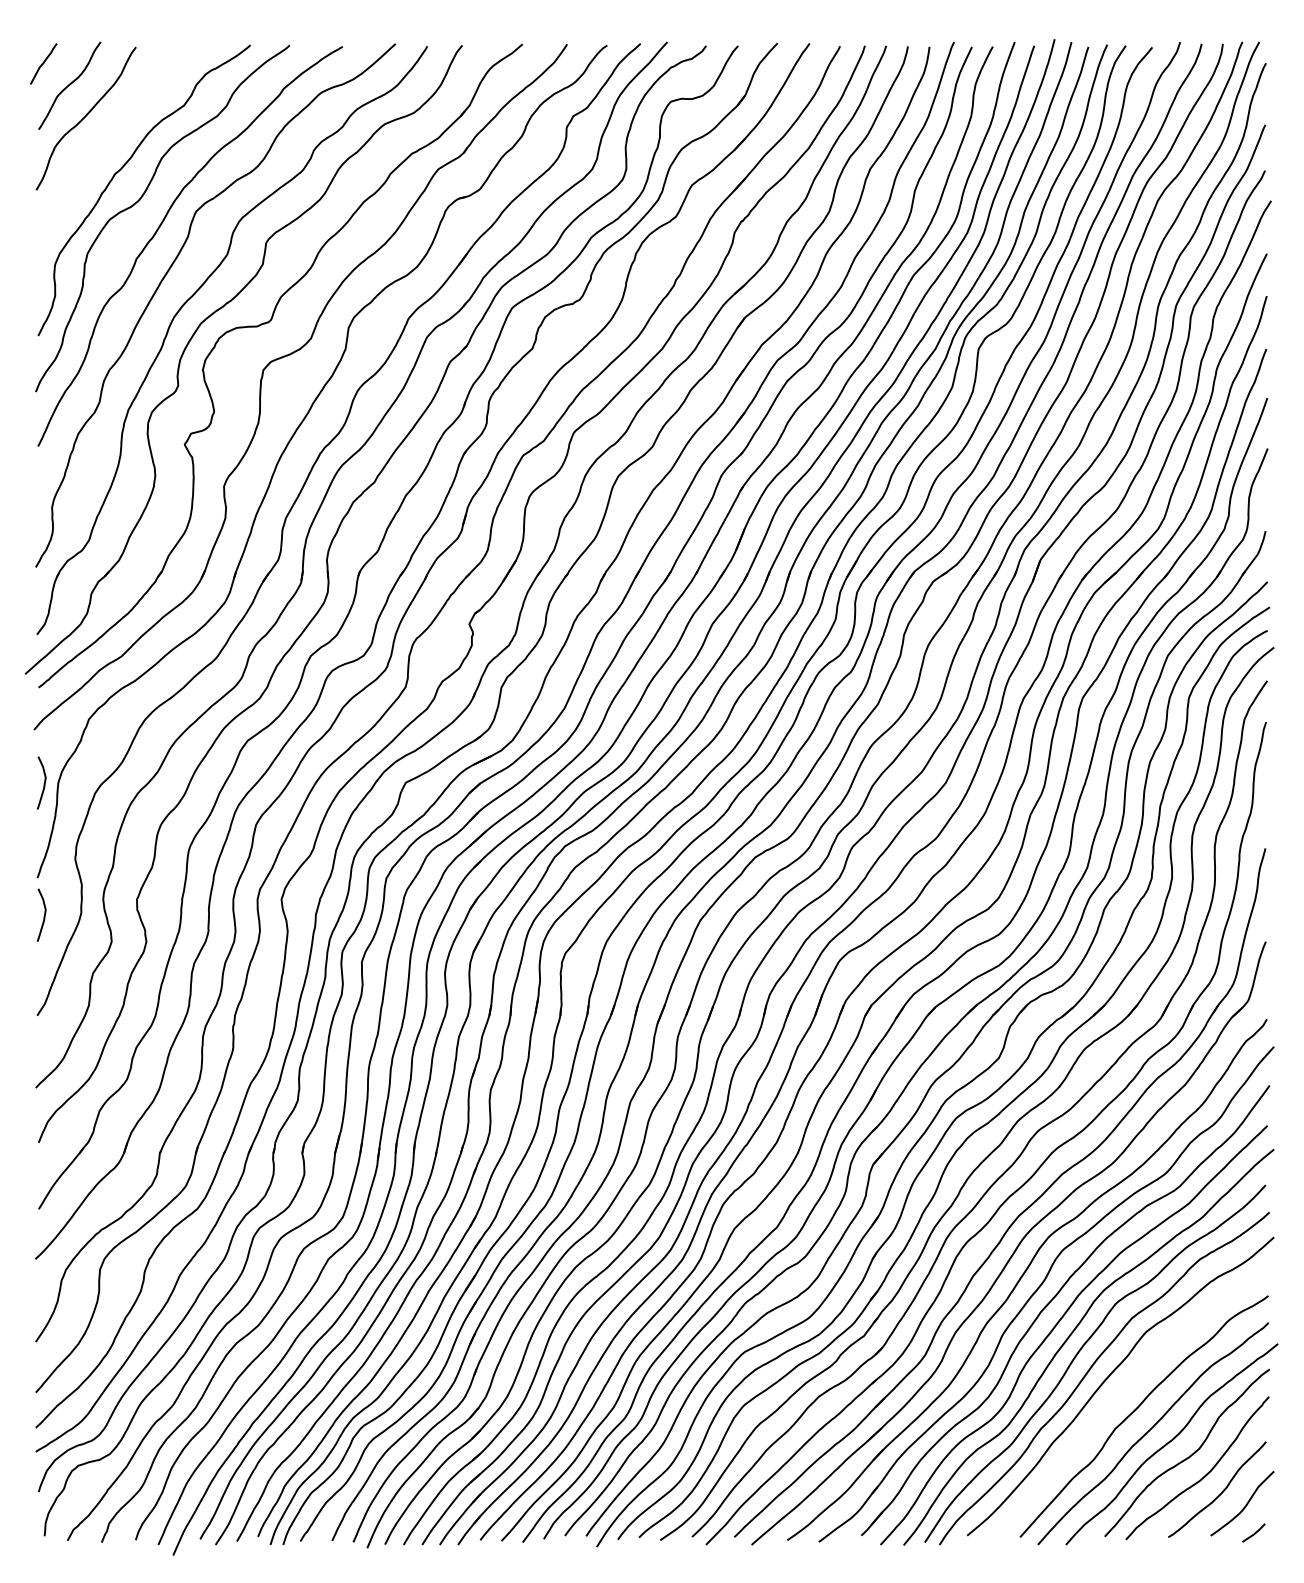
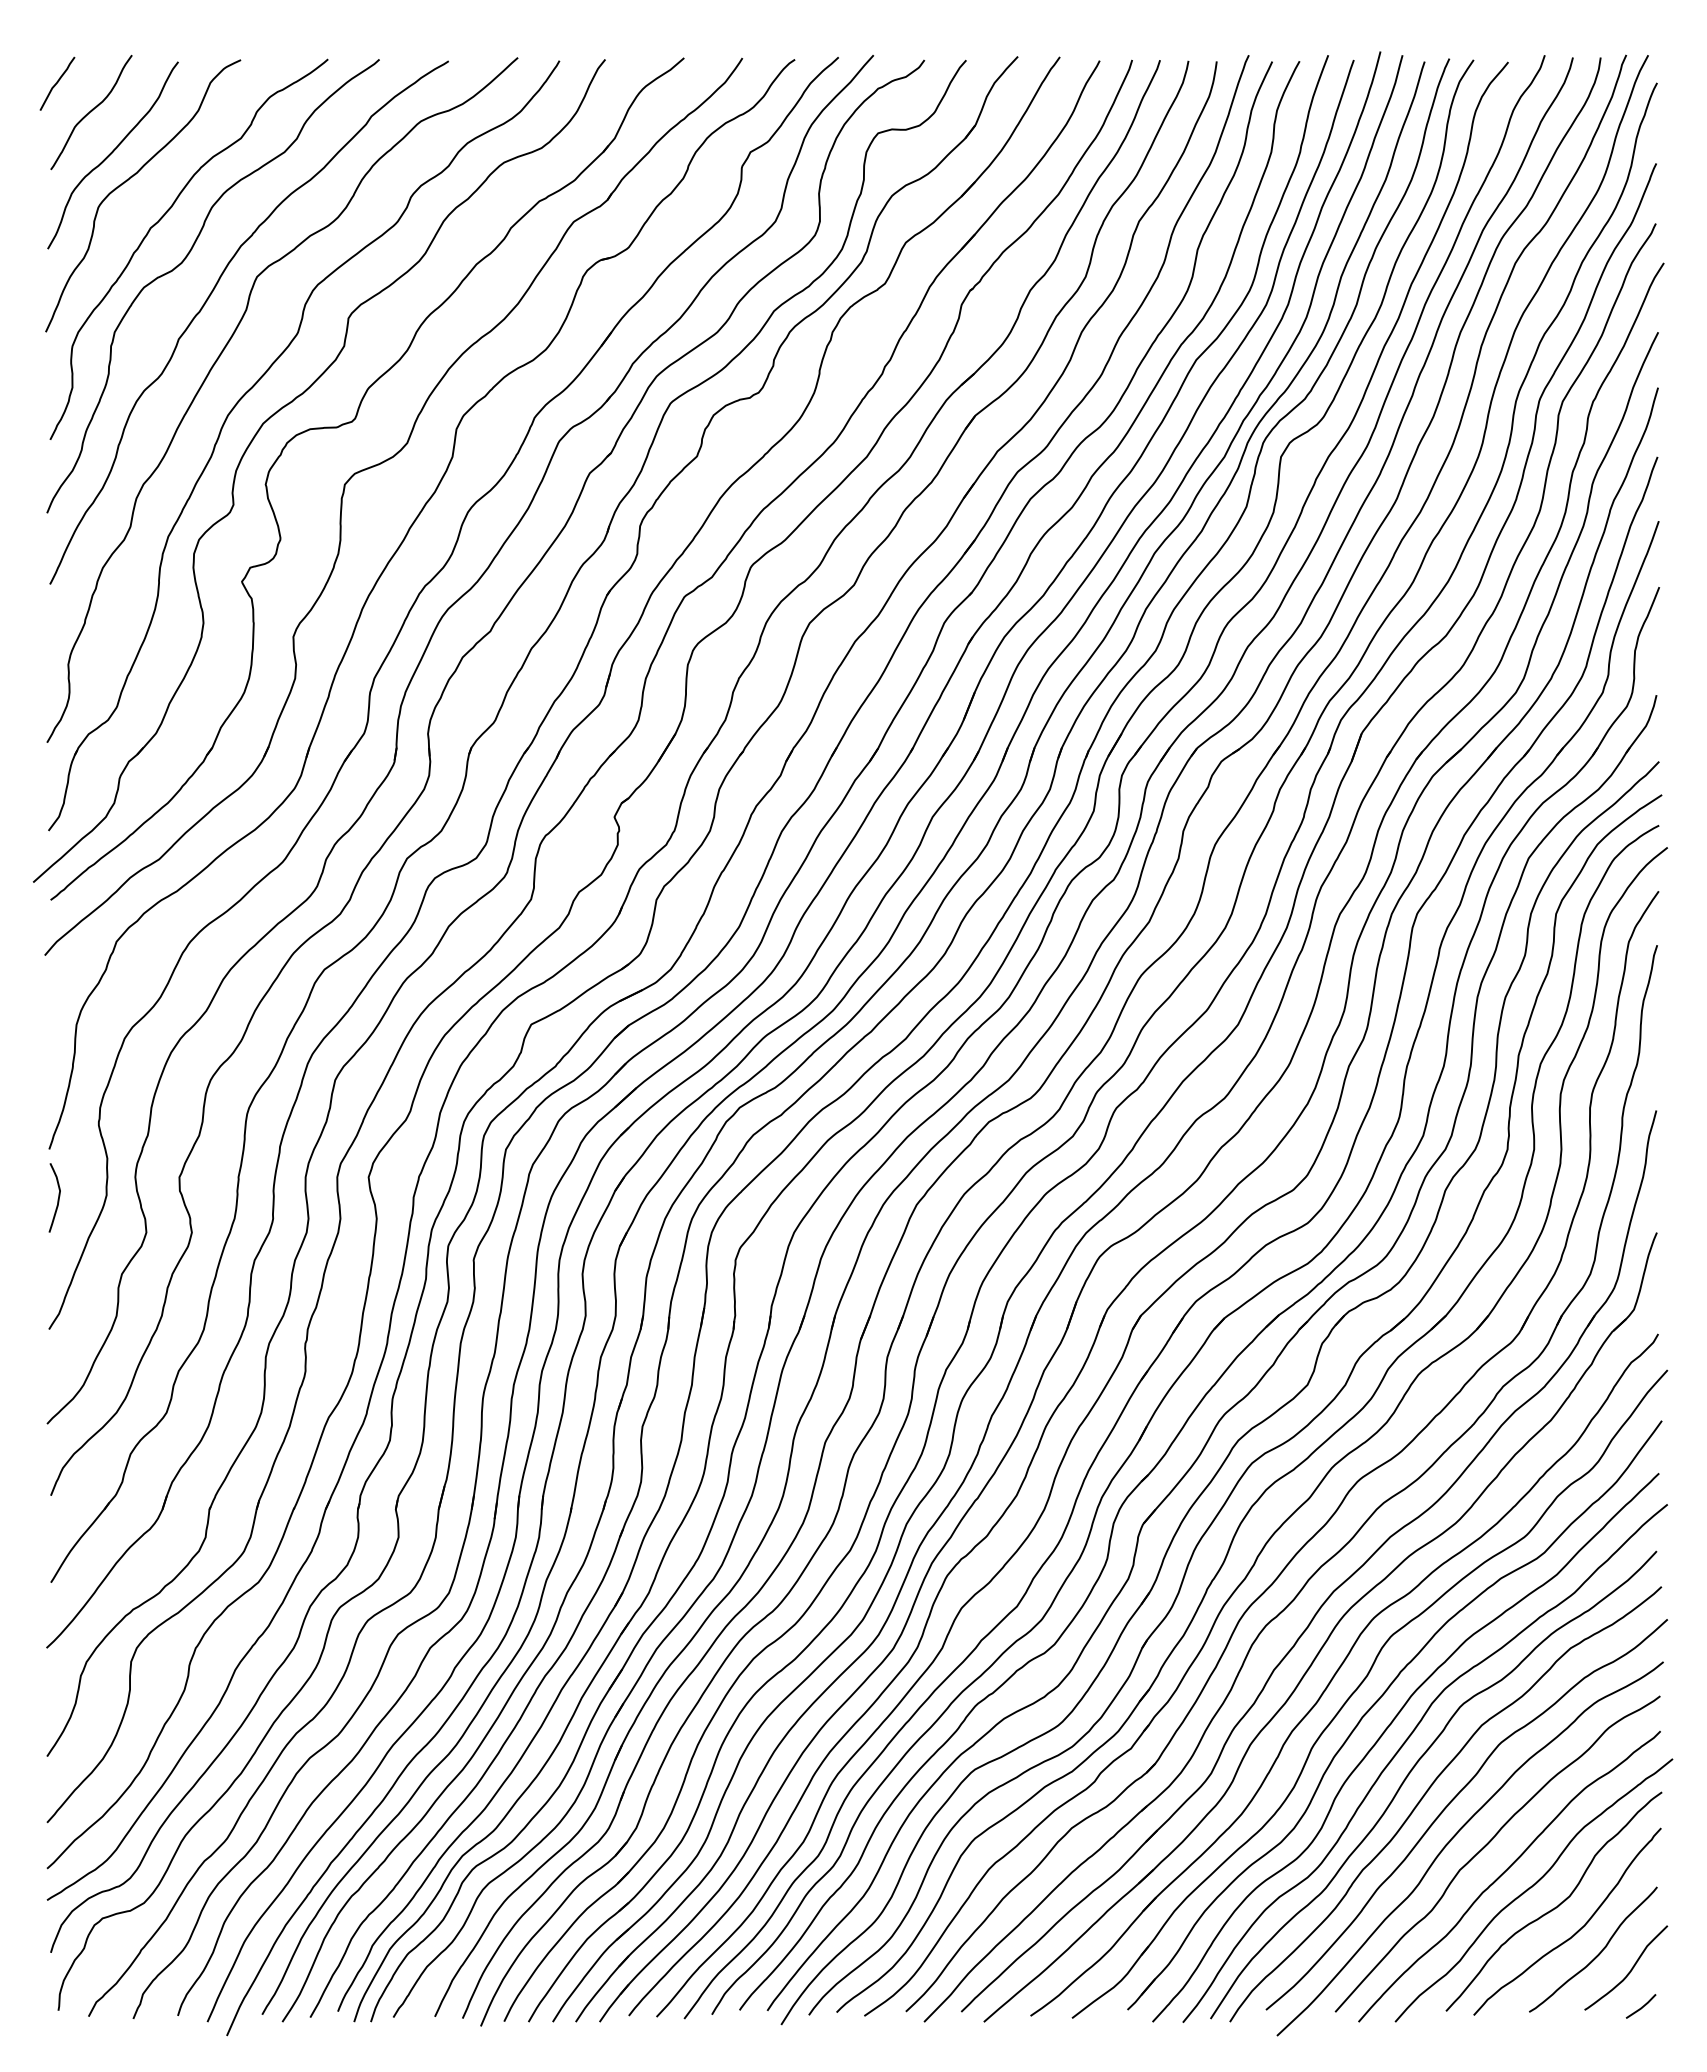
curve: (100, 136) -> (131, 178), added
curve: (43, 784) -> (57, 1026), removed
curve: (1112, 1402) -> (1456, 1835), added

